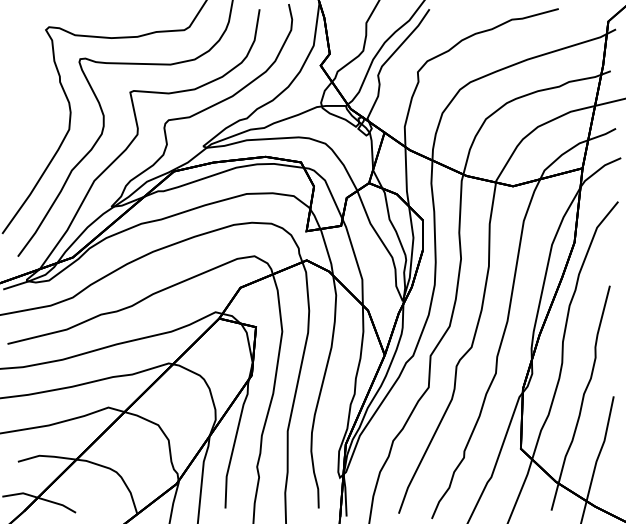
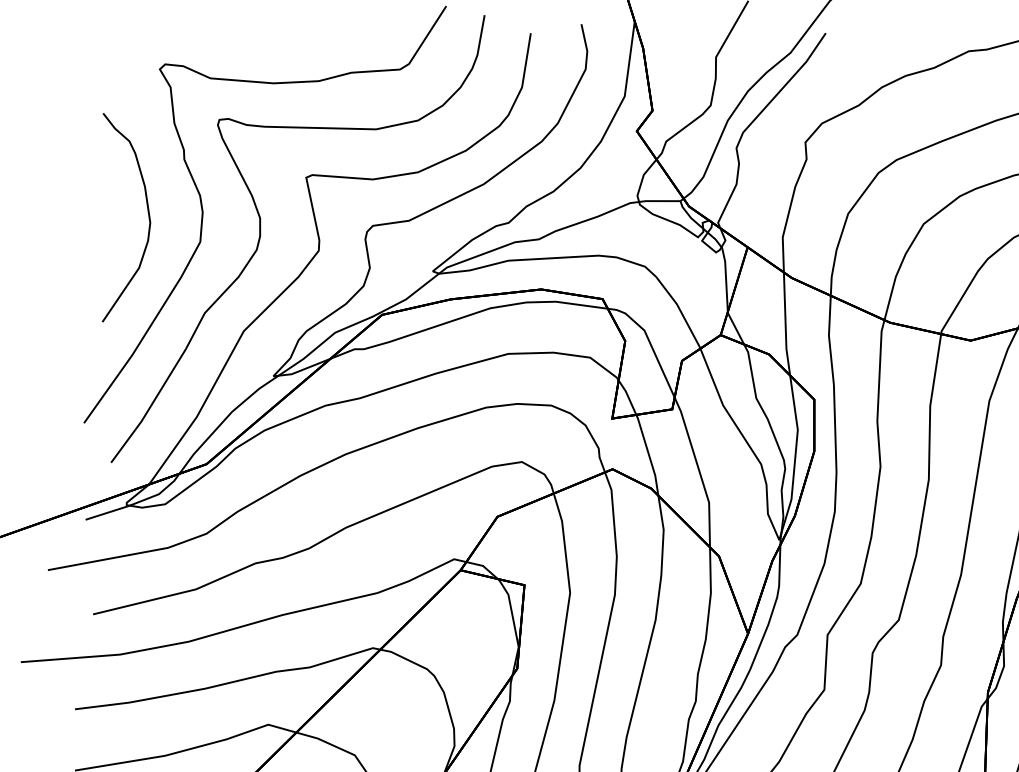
curve: (38, 113) -> (146, 214), added

